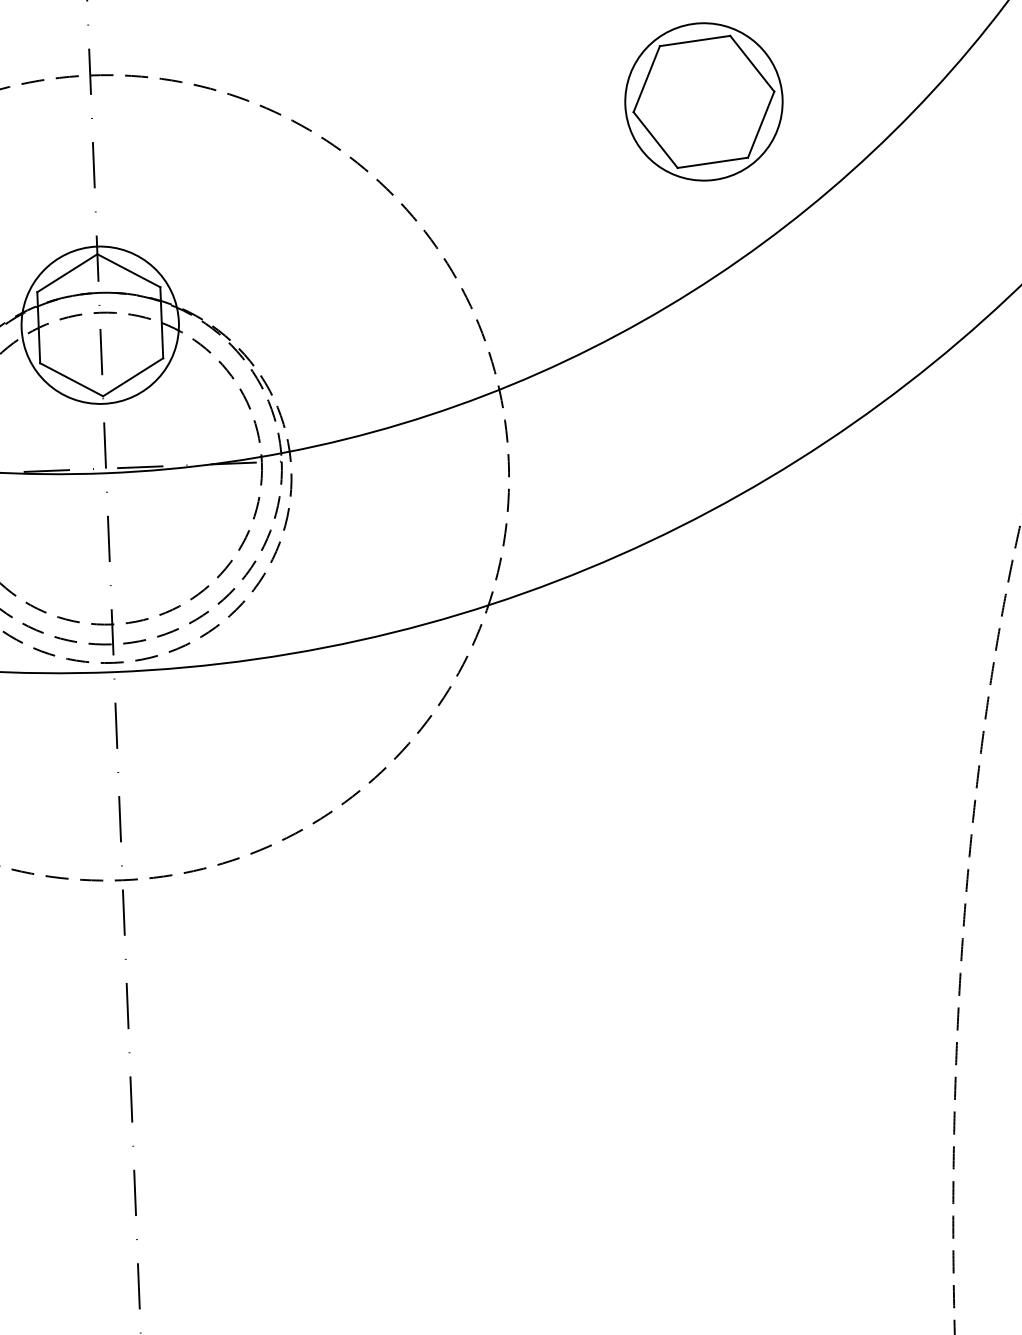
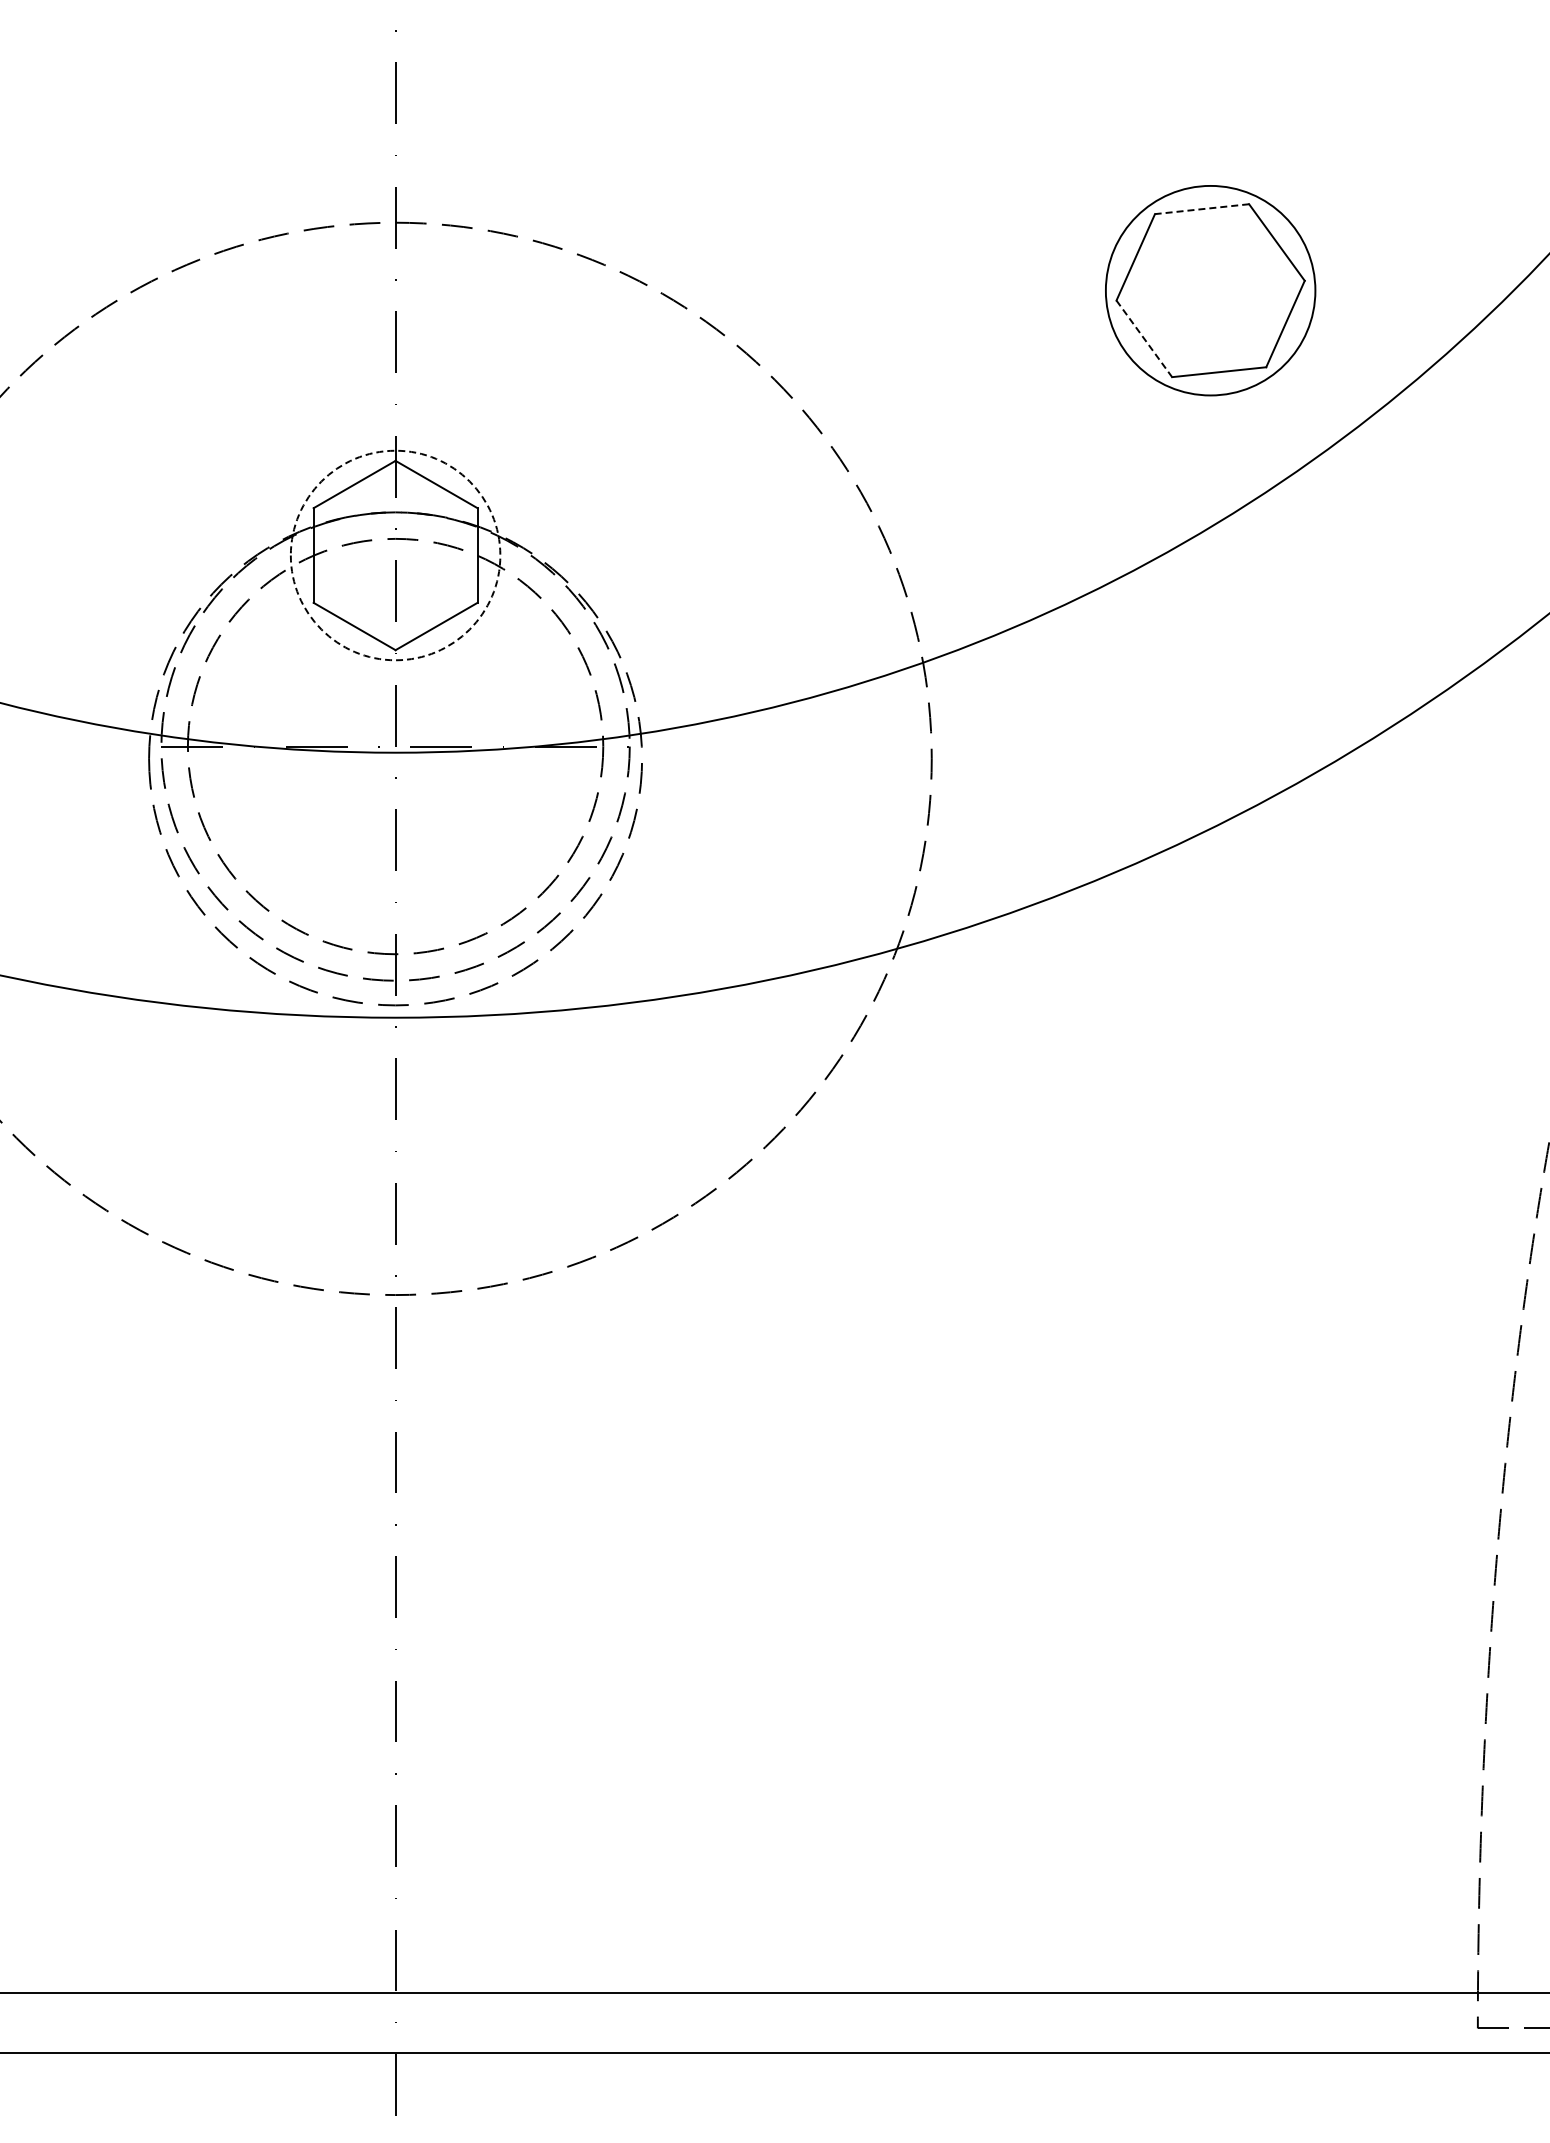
line: (694, 41) -> (1201, 209), solid -> dashed
line: (655, 140) -> (1144, 339), solid -> dashed
circle: (100, 325) -> (395, 555), solid -> dashed

